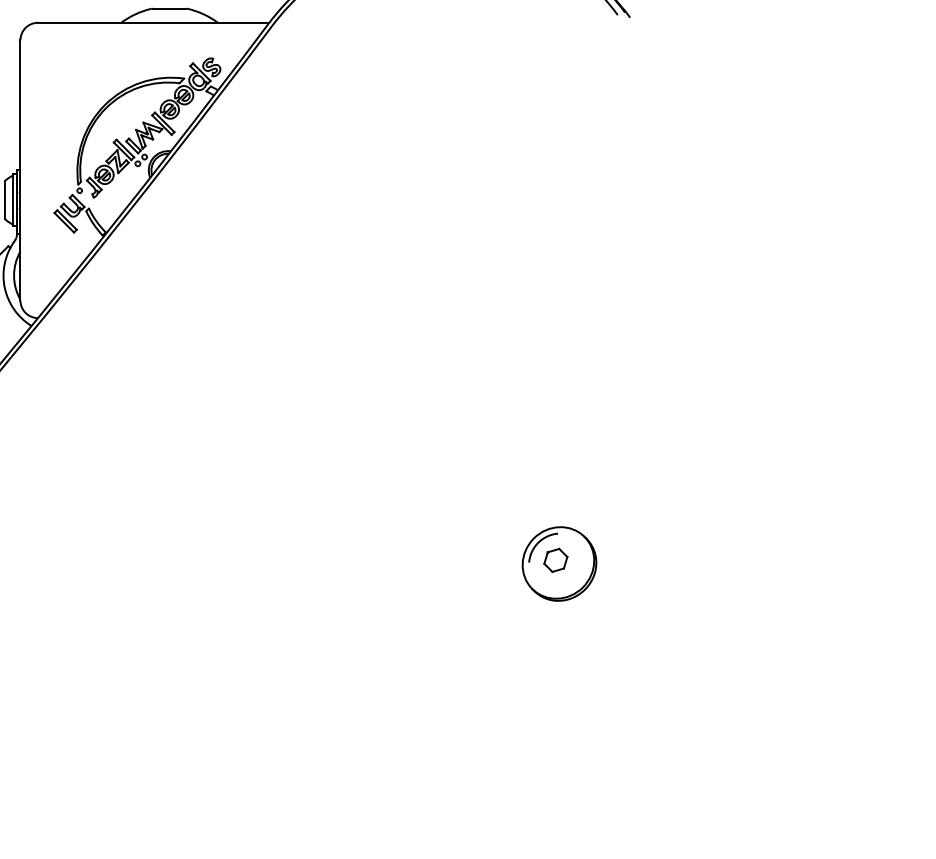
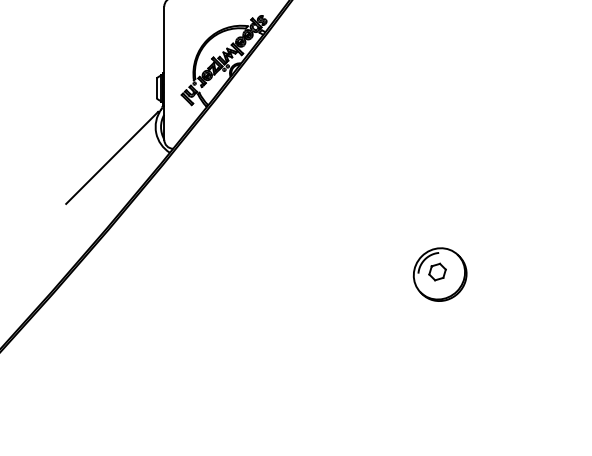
part: (558, 563) -> (439, 274), size x1.4

